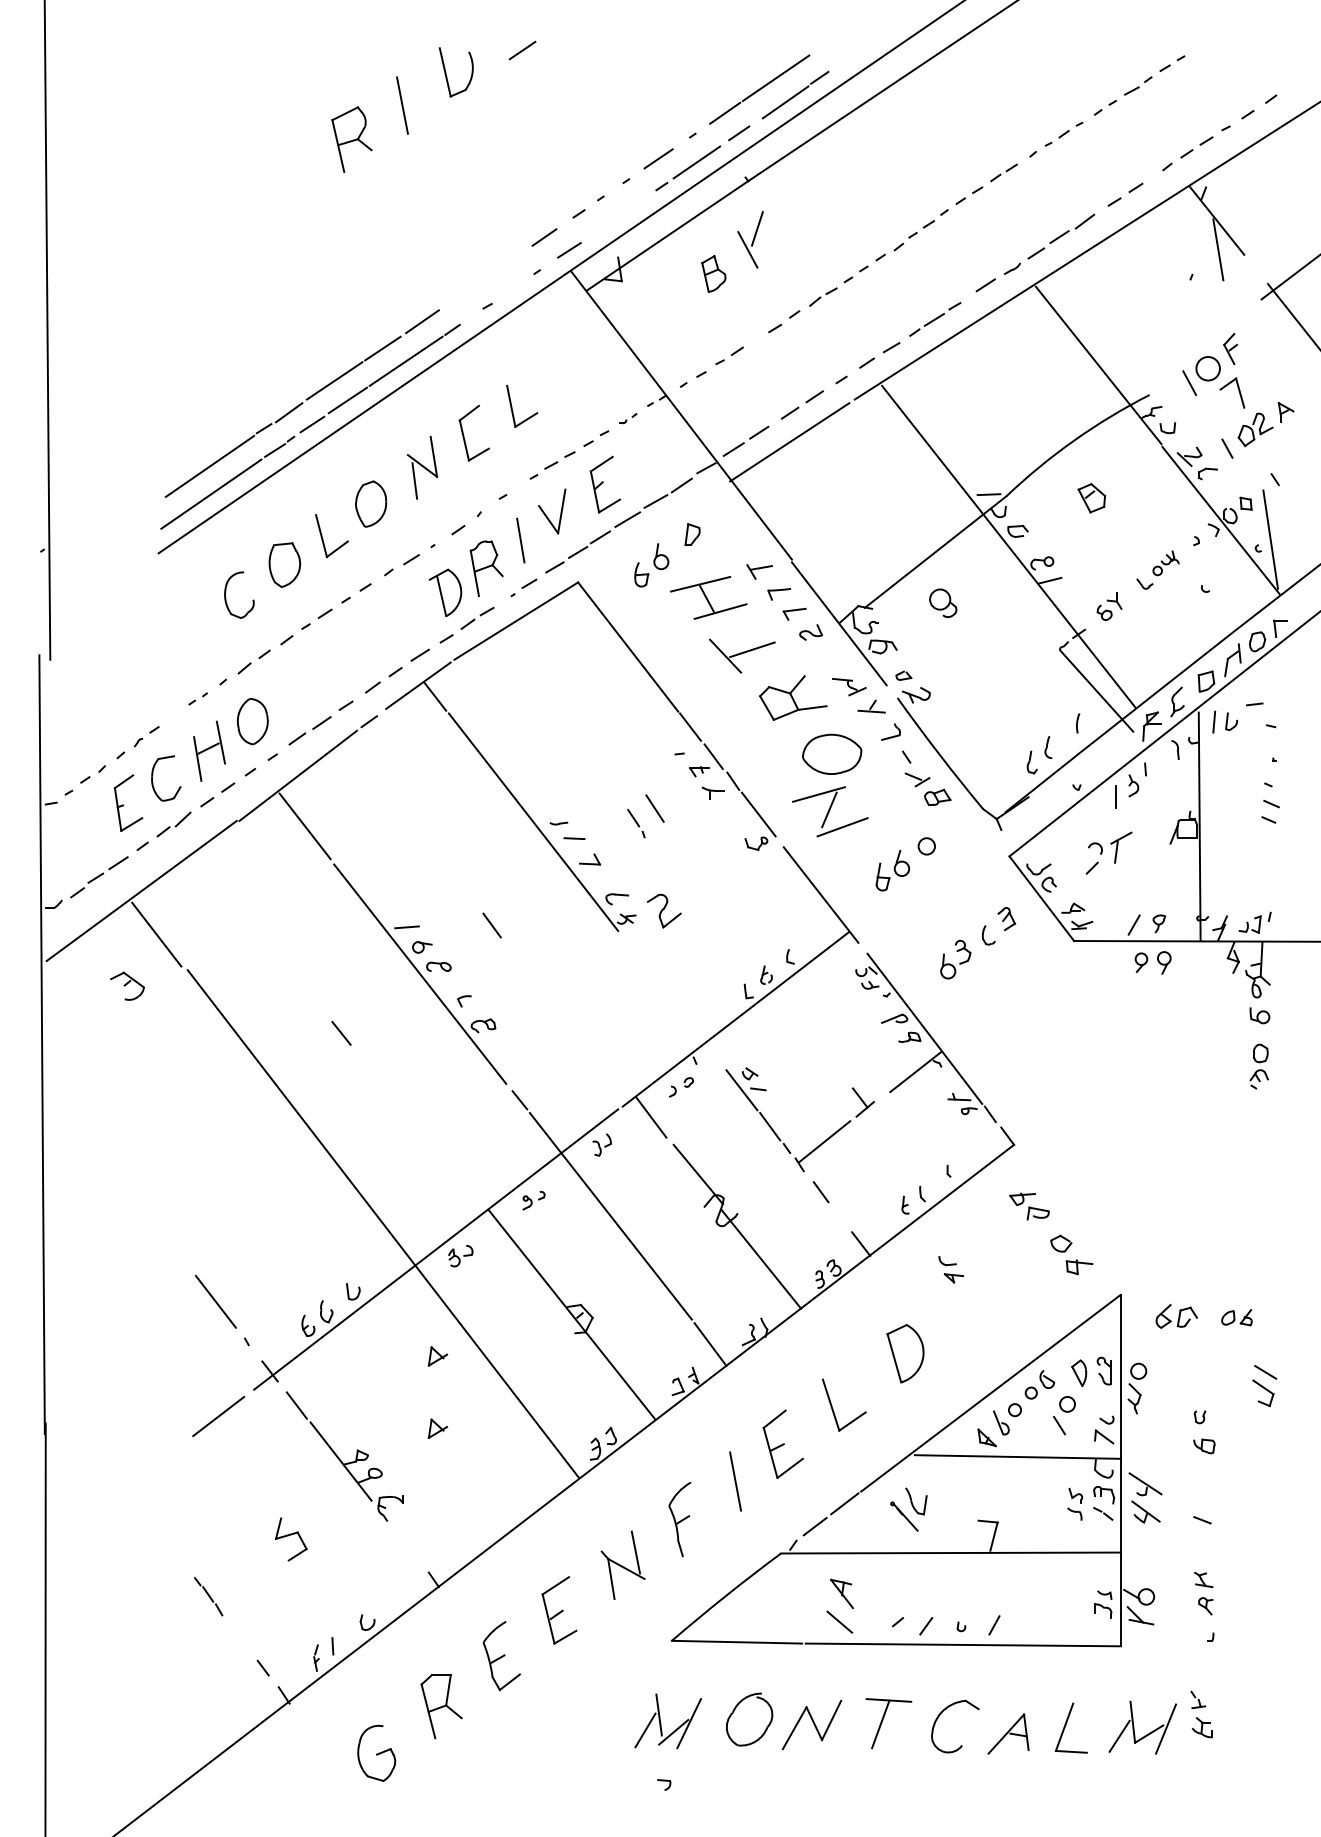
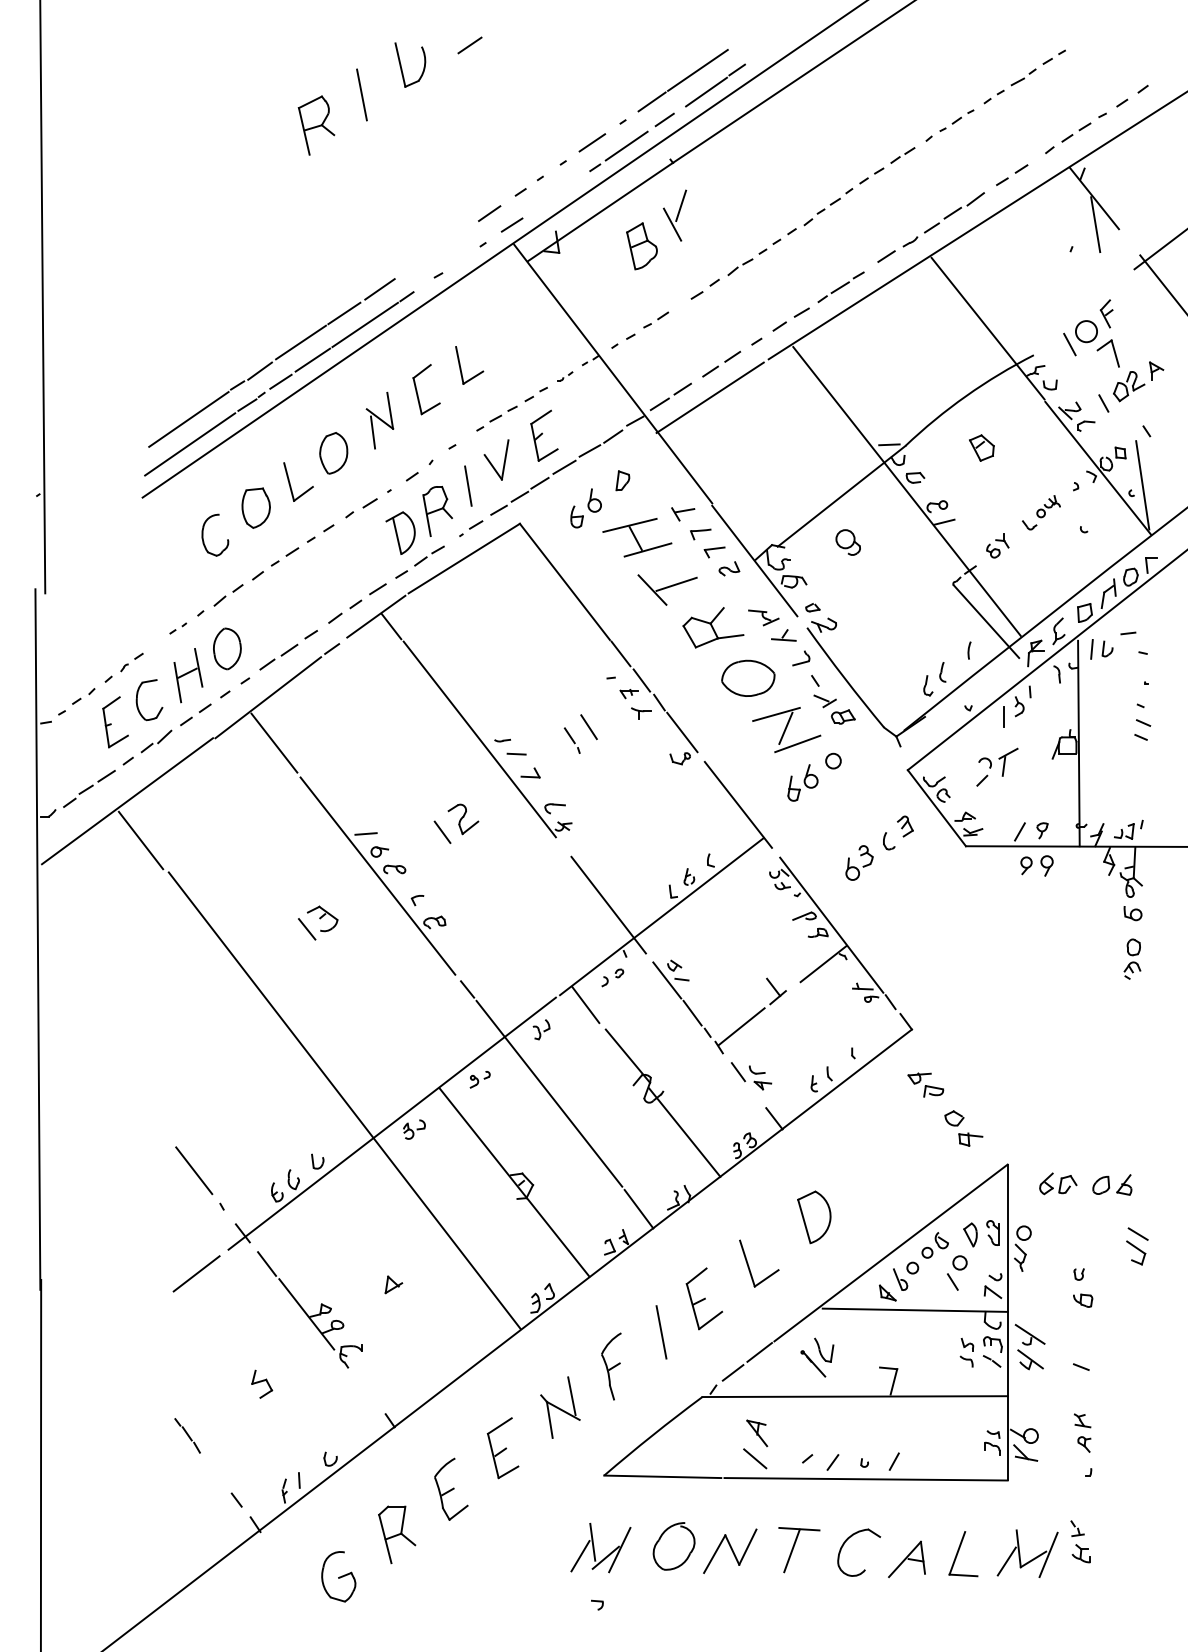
part: (713, 274) -> (641, 246), size x1.43
part: (830, 811) -> (786, 729), moved
part: (664, 911) -> (463, 819), moved
part: (127, 985) -> (322, 918), moved
line: (676, 1005) -> (608, 904), added
part: (951, 1269) -> (760, 1077), moved
part: (1237, 1317) -> (1112, 1184), size x1.43
part: (437, 1356) -> (393, 1219), removed
part: (291, 1538) -> (262, 1383), size x0.71

